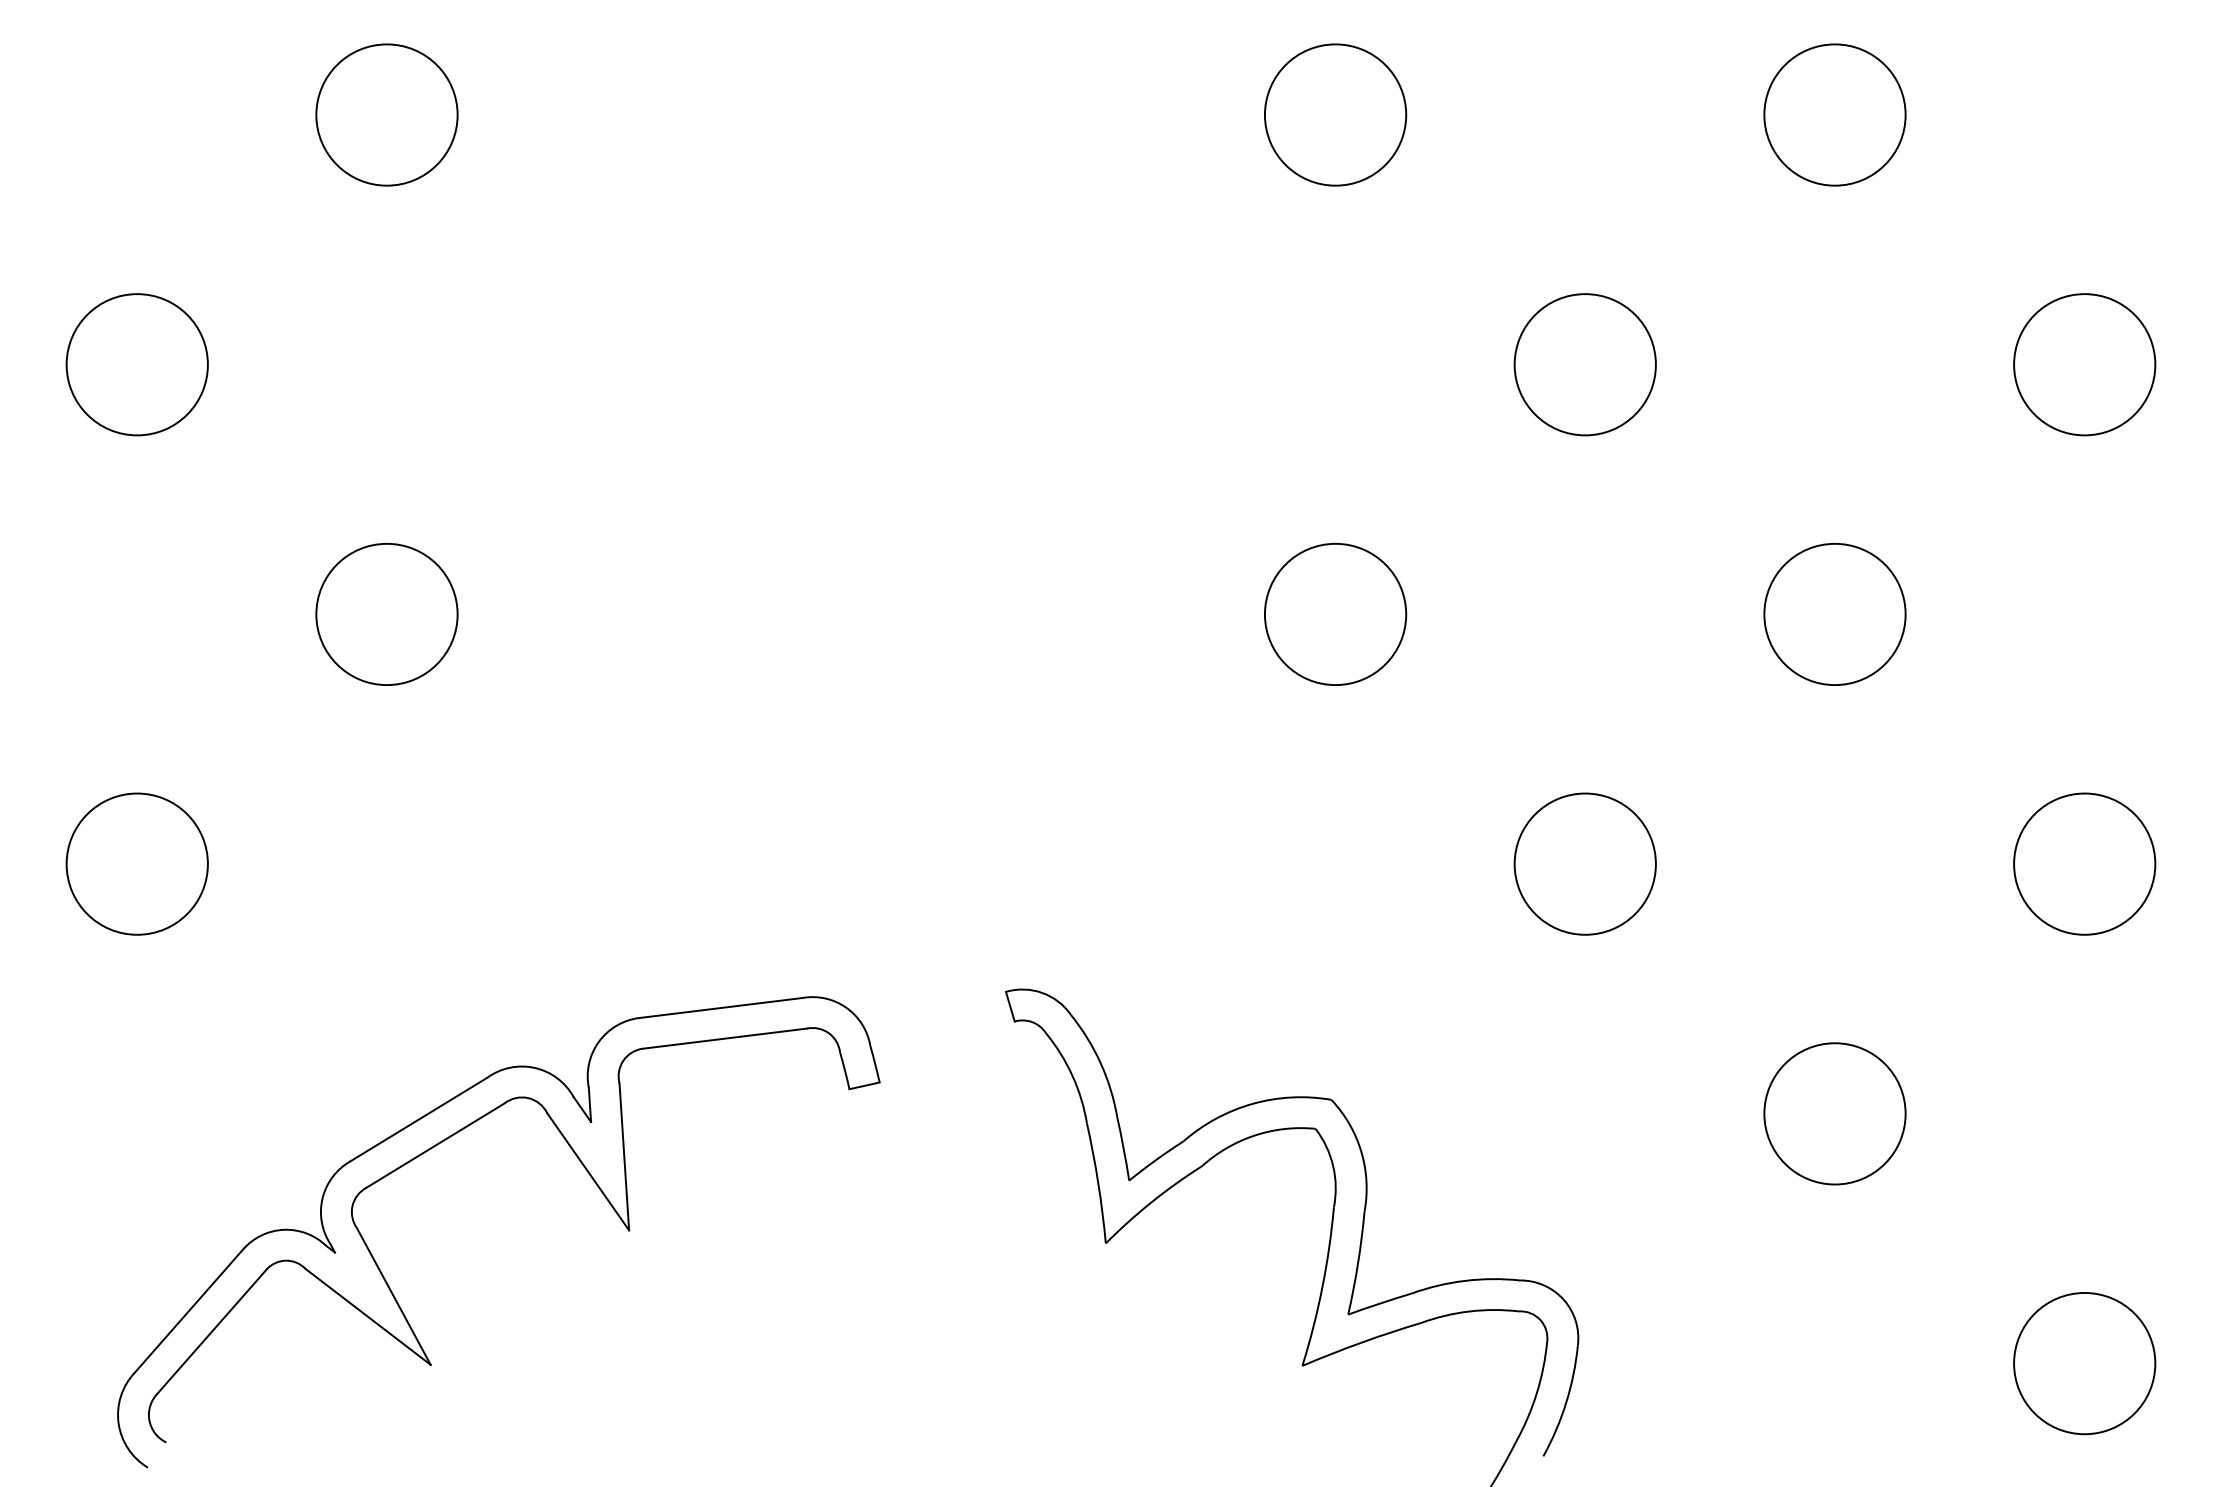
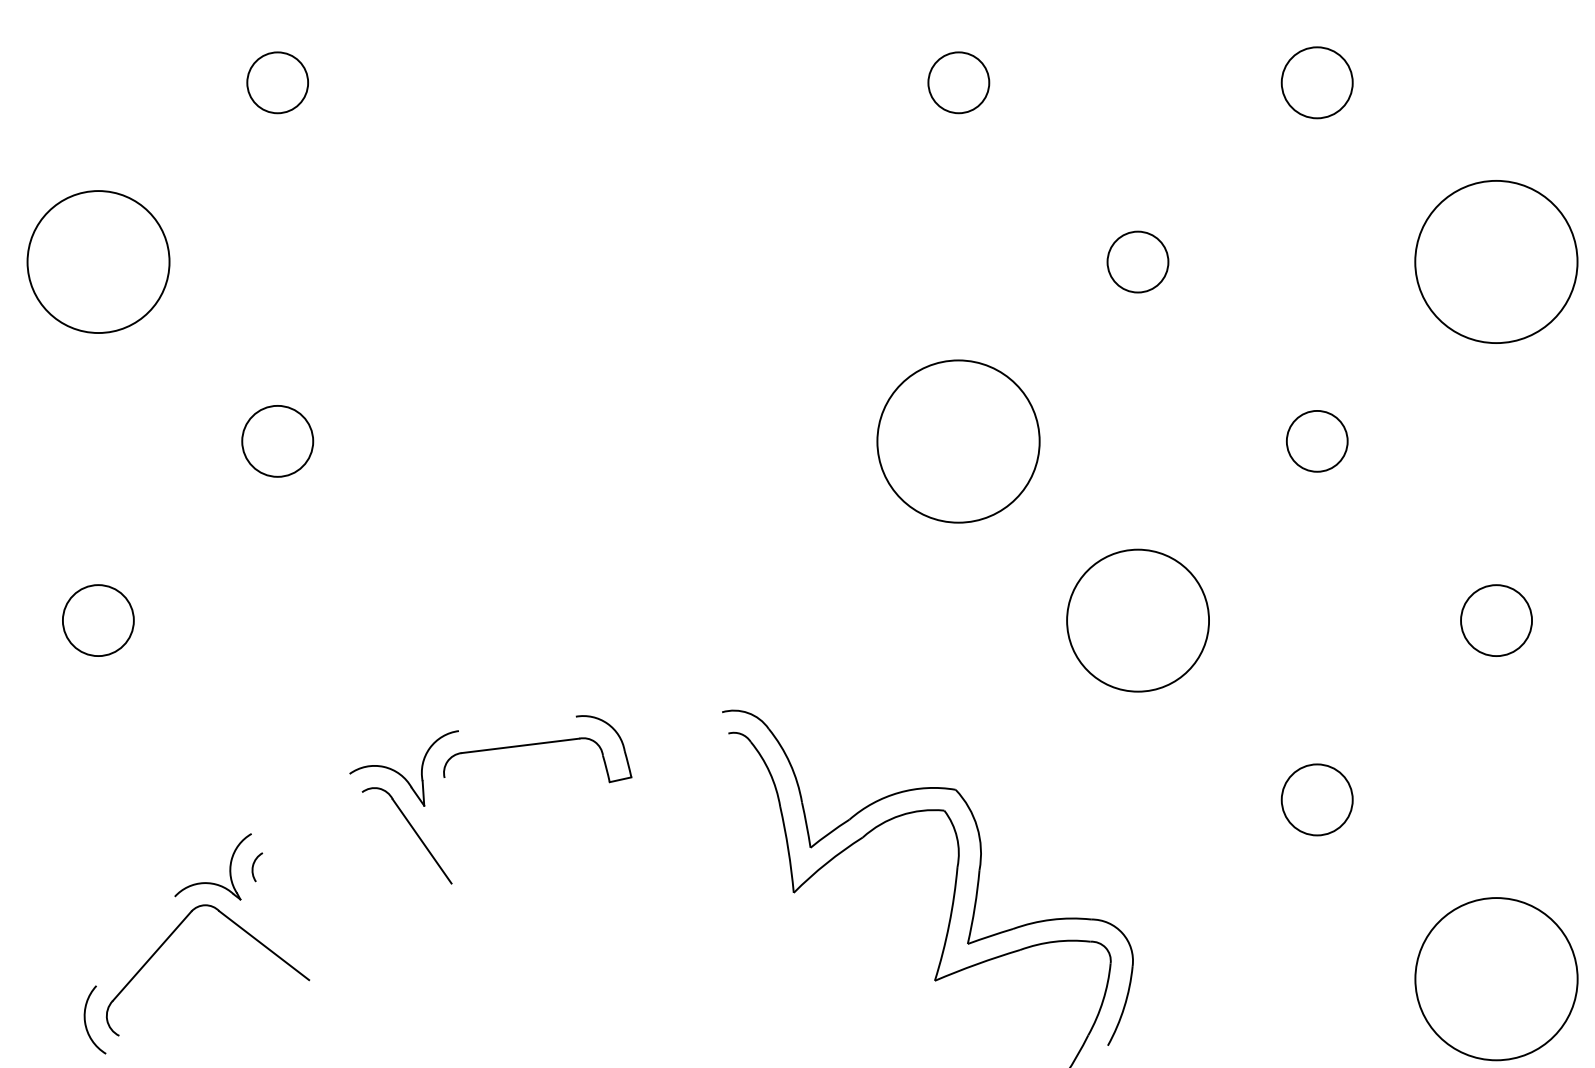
circle: (386, 114) -> (277, 82), size x0.6
circle: (1335, 114) -> (958, 82), size x0.6
circle: (1834, 114) -> (1316, 82), size x0.7
circle: (136, 364) -> (97, 261), size x1.4
circle: (1584, 364) -> (1137, 261), size x0.6
circle: (2084, 364) -> (1496, 261), size x1.6
circle: (1335, 613) -> (958, 440), size x1.6
circle: (386, 614) -> (277, 441), size x0.7
circle: (1834, 614) -> (1316, 441), size x0.6
circle: (136, 863) -> (97, 620), size x0.7
circle: (1584, 863) -> (1137, 620), size x1.4
circle: (2084, 863) -> (1496, 620), size x0.7
line: (1009, 1006) -> (724, 722), removed
line: (720, 1008) -> (517, 724), removed
circle: (1834, 1113) -> (1316, 799), size x0.7
line: (418, 1119) -> (300, 803), removed
line: (435, 1145) -> (312, 822), removed
line: (624, 1156) -> (448, 830), removed
line: (393, 1296) -> (282, 930), removed
line: (188, 1310) -> (135, 941), removed
circle: (2084, 1363) -> (1496, 979), size x1.6

